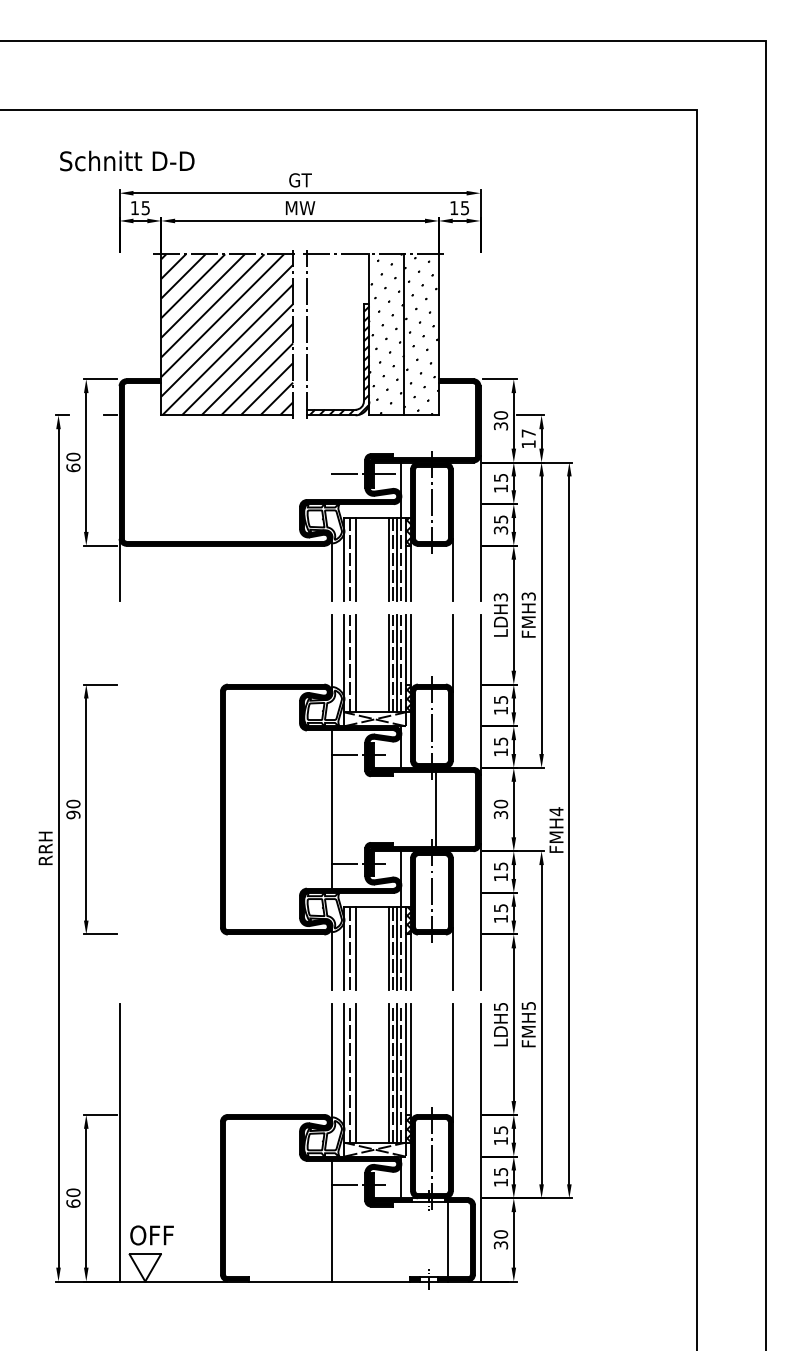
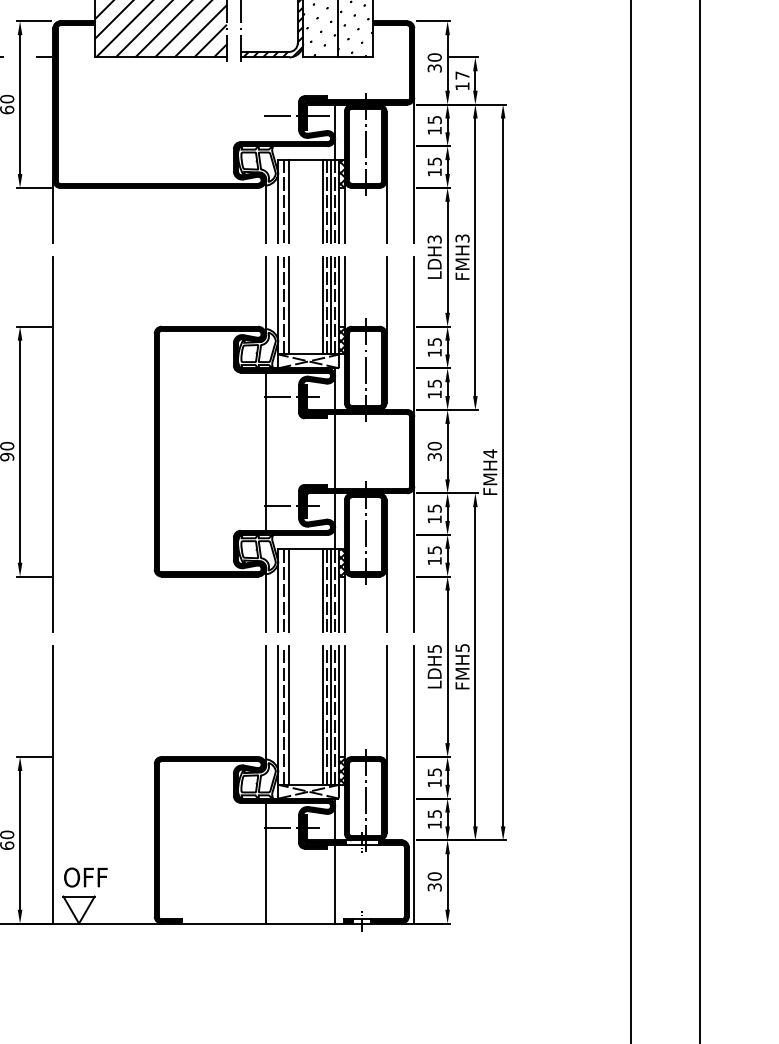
text: (500, 530) -> (434, 172), 35 -> 15
line: (119, 802) -> (53, 444), added
line: (436, 809) -> (335, 451), moved
line: (448, 1241) -> (335, 883), moved

